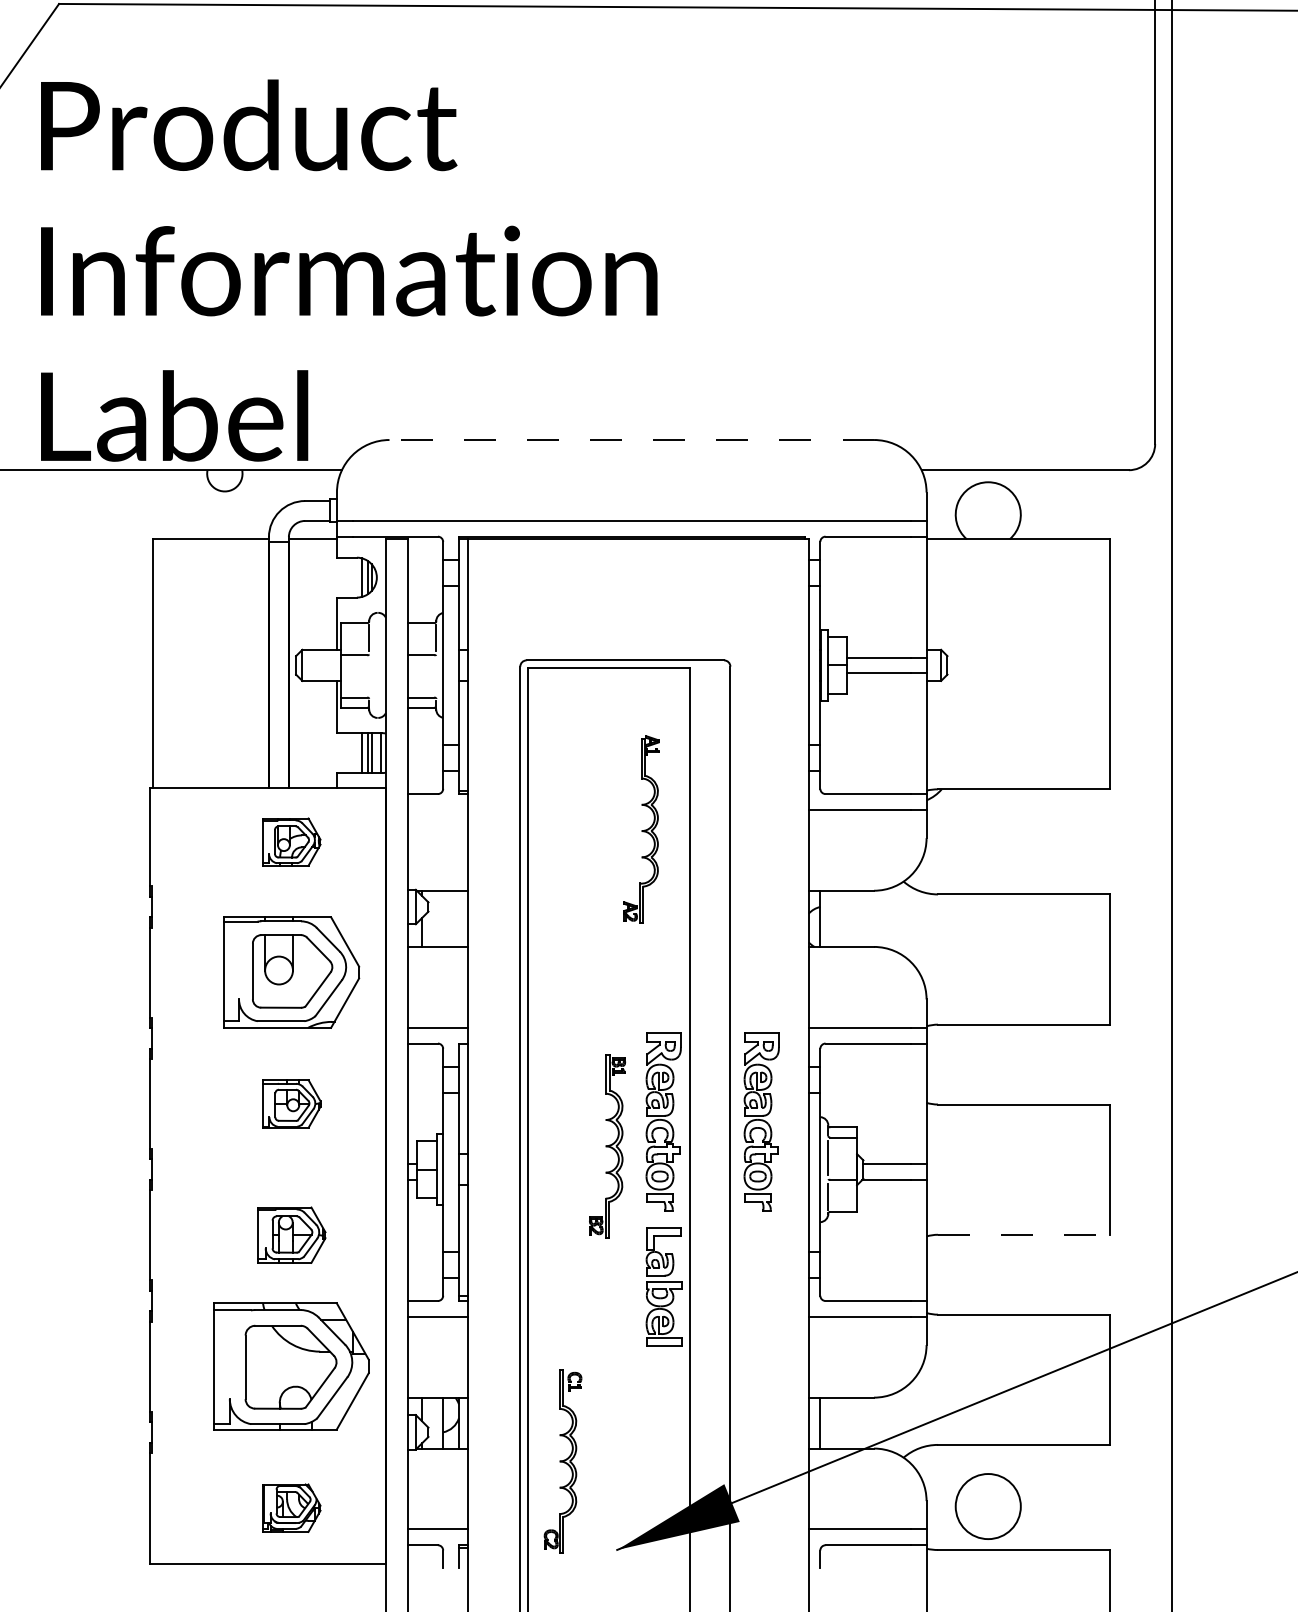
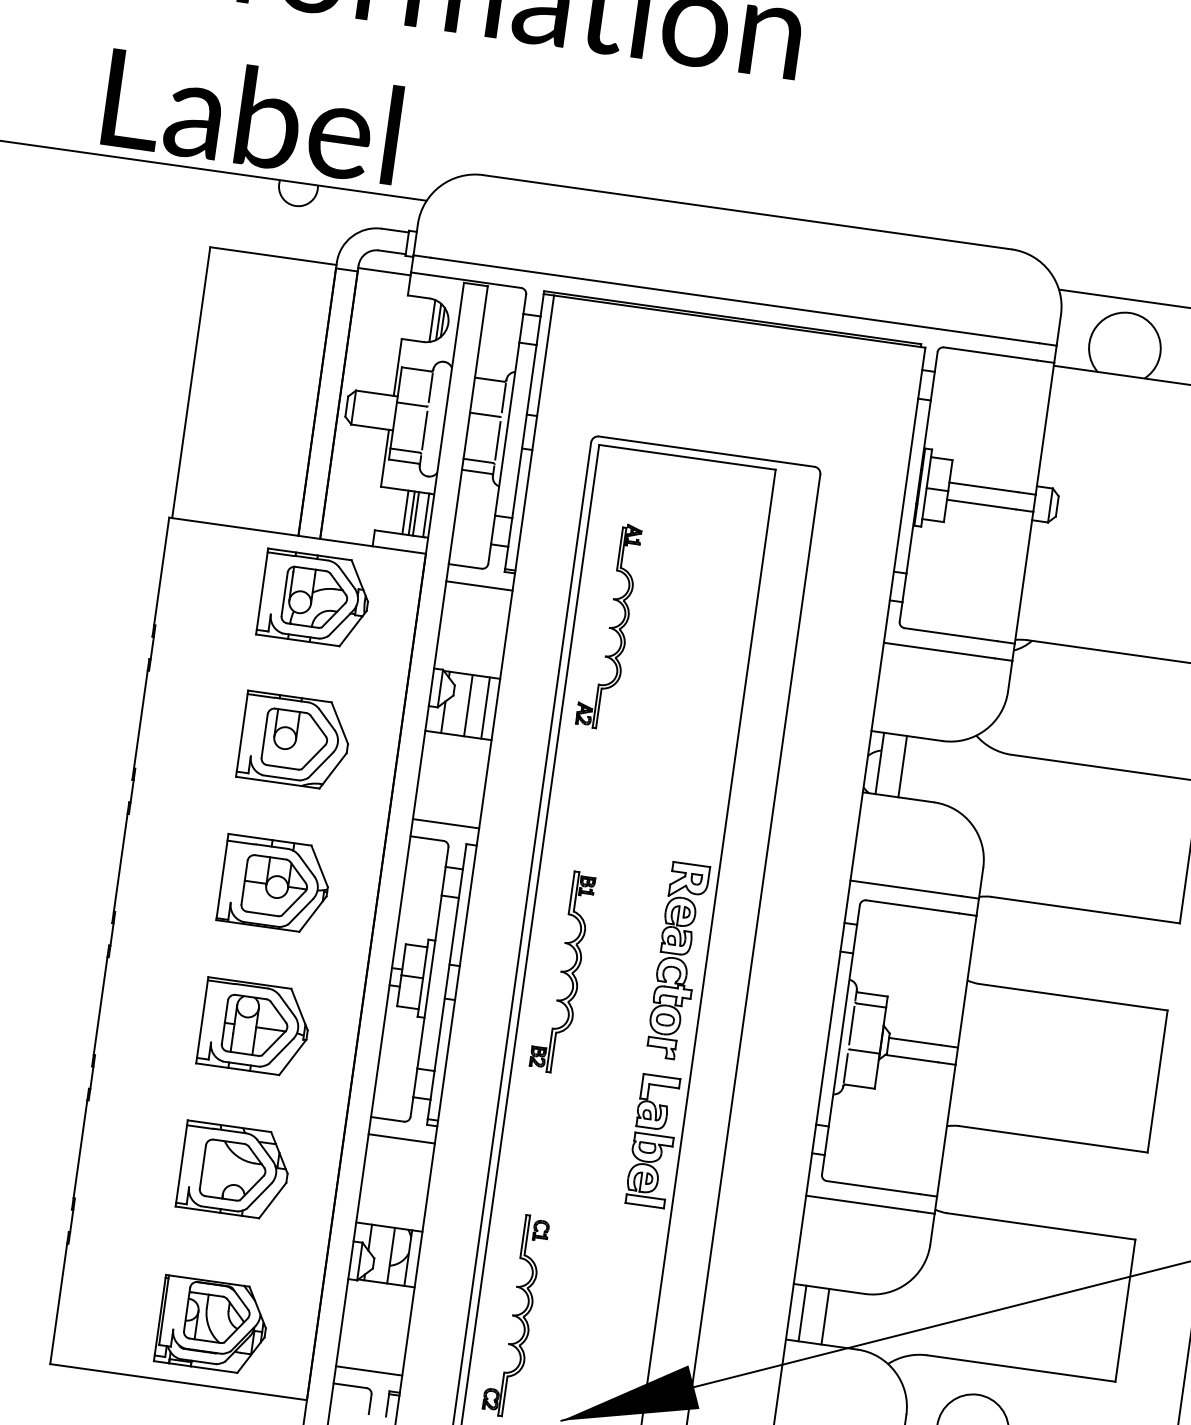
line: (631, 440) -> (747, 212), dashed -> solid
line: (369, 676) -> (425, 430), added
line: (436, 676) -> (498, 440), added
line: (437, 809) -> (478, 585), added
part: (641, 829) -> (608, 626), moved
part: (291, 841) -> (314, 598), size x1.67
line: (443, 918) -> (468, 705), added
line: (458, 918) -> (485, 707), added
line: (841, 918) -> (902, 766), added
part: (291, 972) -> (294, 740), size x0.71
part: (291, 1103) -> (274, 883), size x1.67
part: (761, 1121) -> (784, 975), removed
part: (607, 1146) -> (562, 972), moved
part: (291, 1234) -> (254, 1026), size x1.43
line: (1024, 1234) -> (1054, 1139), dashed -> solid
part: (291, 1366) -> (234, 1170), size x0.62
line: (841, 1422) -> (825, 1316), added
part: (291, 1507) -> (212, 1324), size x1.67

